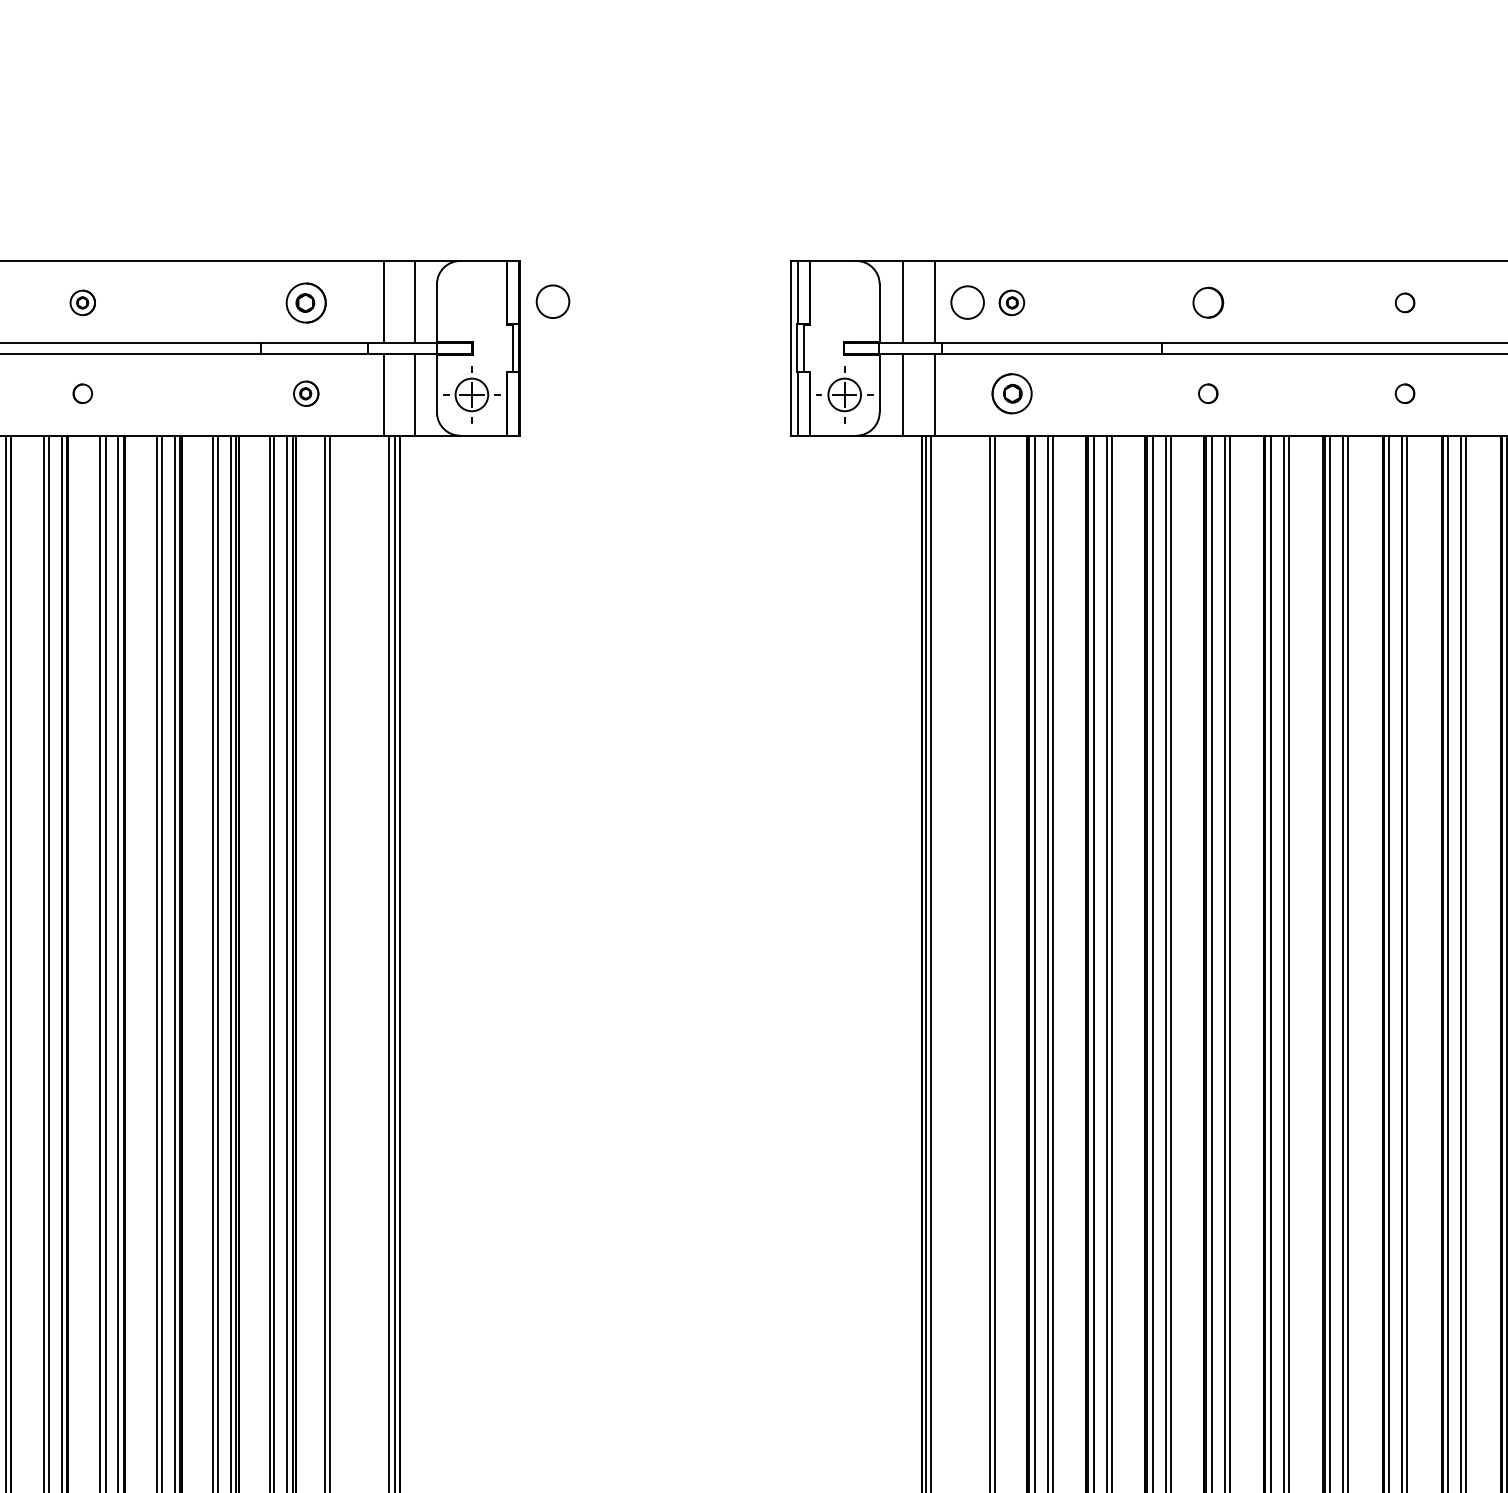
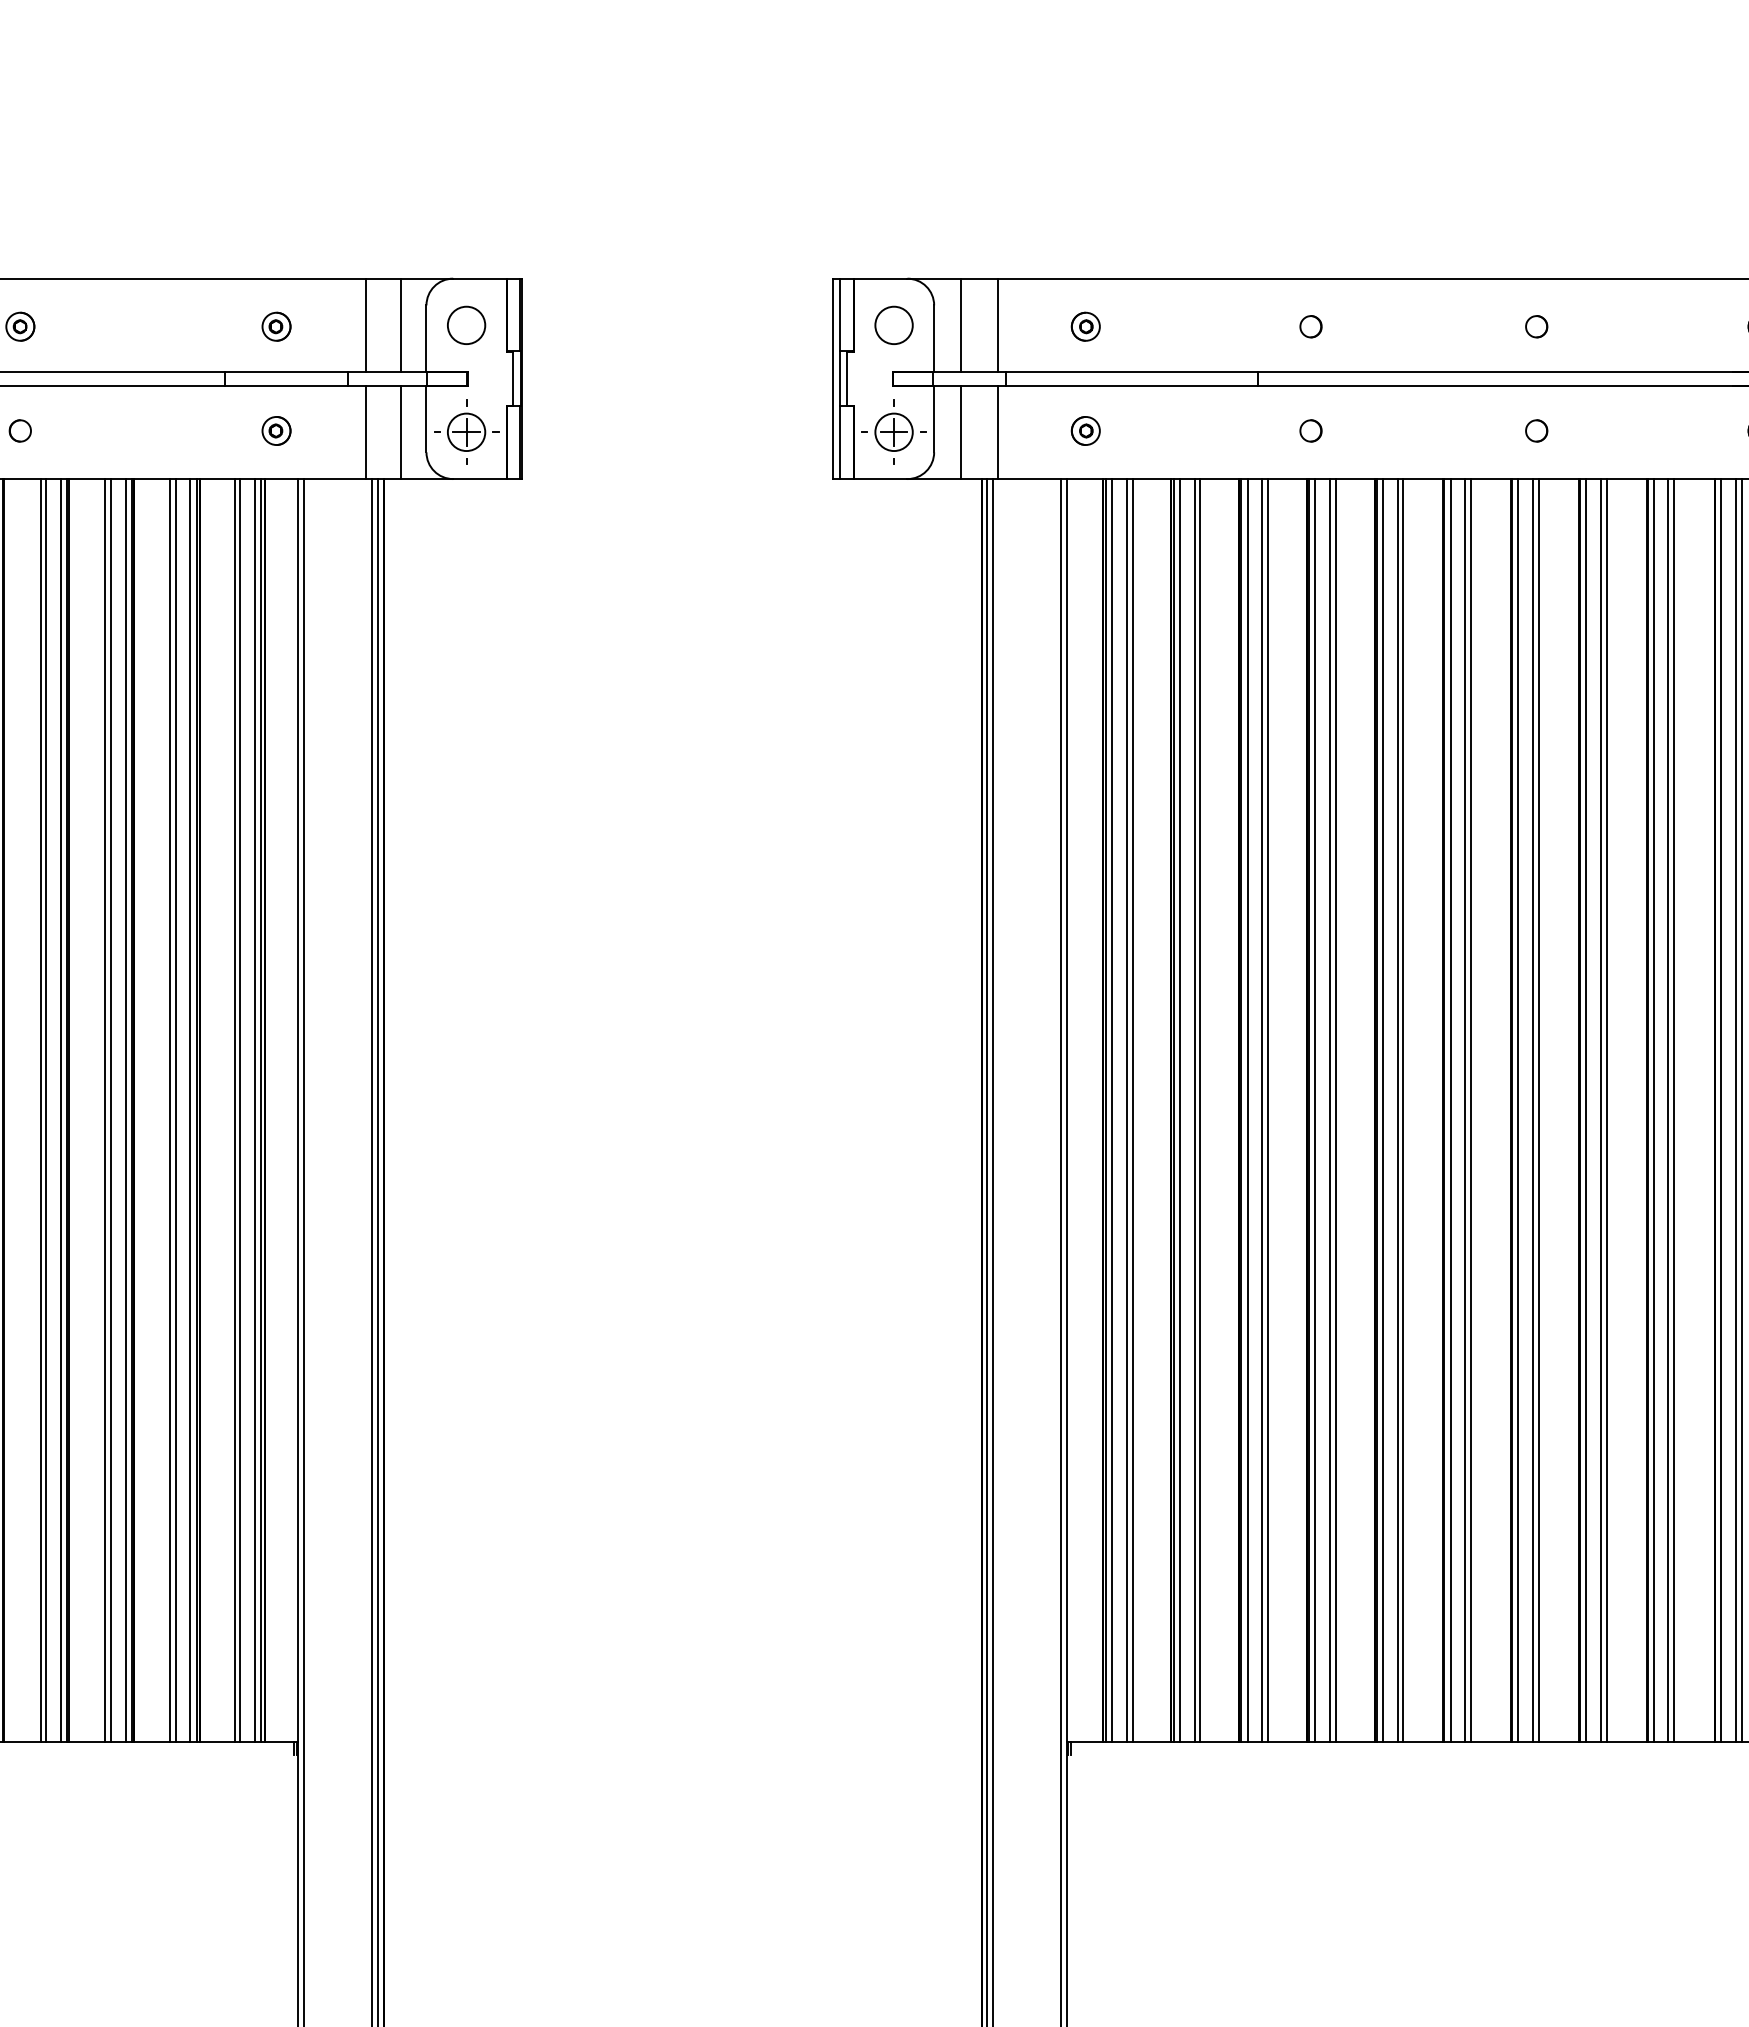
circle: (552, 300) -> (466, 324), moved
circle: (967, 301) -> (893, 324), moved
part: (306, 302) -> (276, 326), size x0.62
part: (1207, 302) -> (1310, 326), size x0.62
part: (1011, 393) -> (1085, 430), size x0.62

